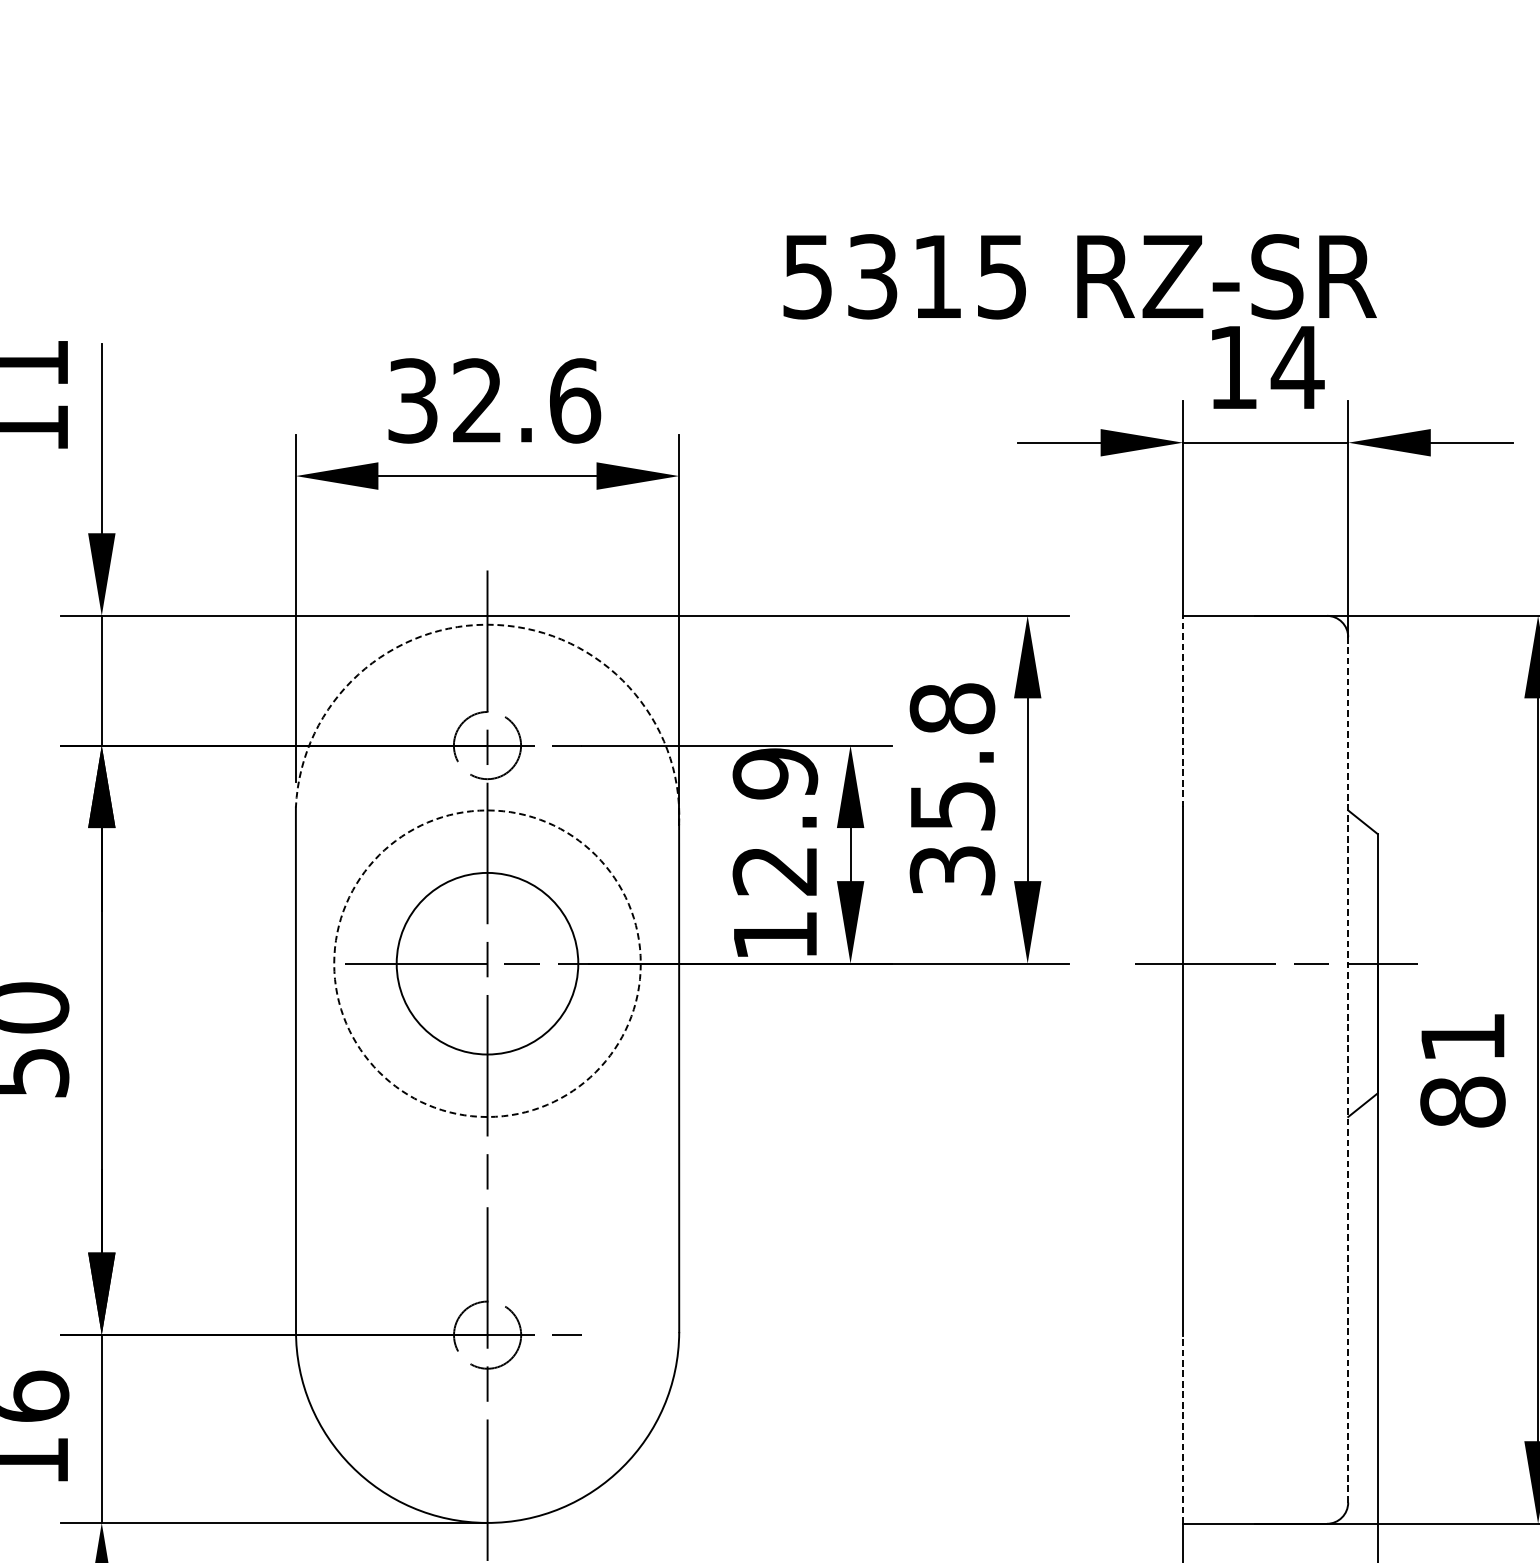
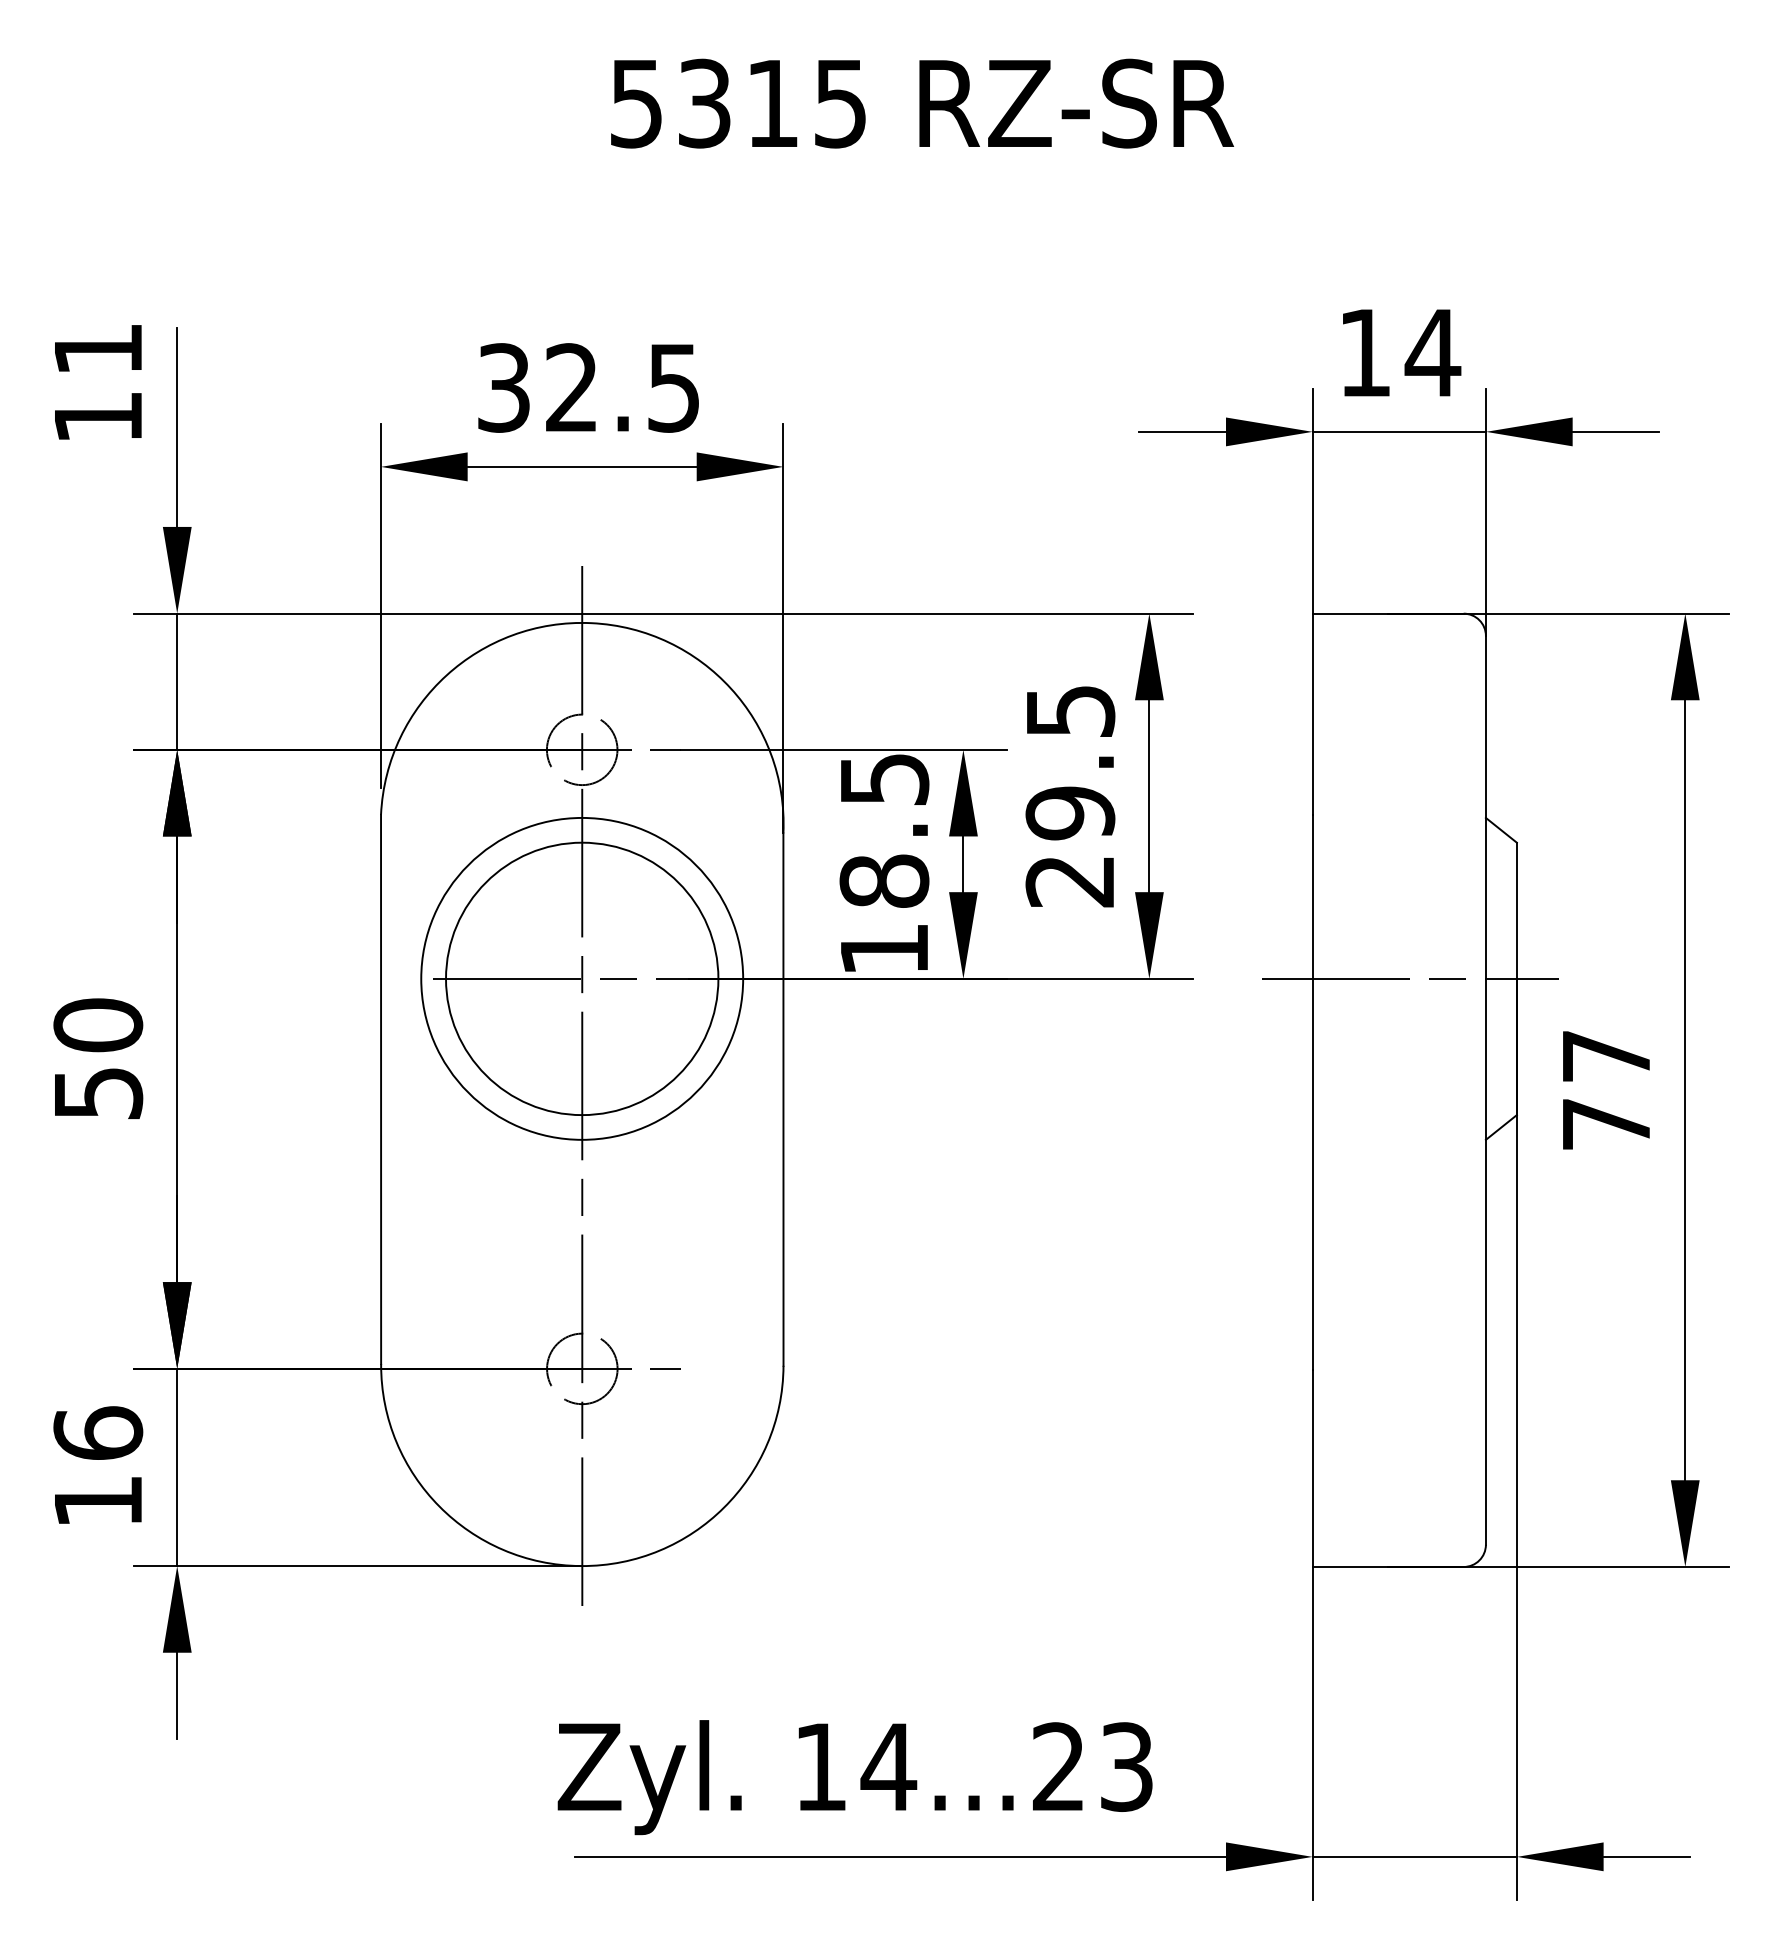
text: (1080, 276) -> (922, 103), moved
text: (575, 400) -> (674, 387), 32.6 -> 32.5
arc: (496, 625) -> (591, 623), dashed -> solid
line: (1183, 711) -> (1312, 714), dashed -> solid
text: (952, 789) -> (1070, 795), 35.8 -> 29.5
text: (775, 821) -> (884, 829), 12.9 -> 18.5
circle: (487, 963) -> (582, 978), dashed -> solid
circle: (487, 963) -> (582, 978), size x1.43
line: (1347, 1069) -> (1485, 1089), dashed -> solid
text: (1463, 1070) -> (1606, 1090), 81 -> 77
line: (1183, 1430) -> (1312, 1468), dashed -> solid

